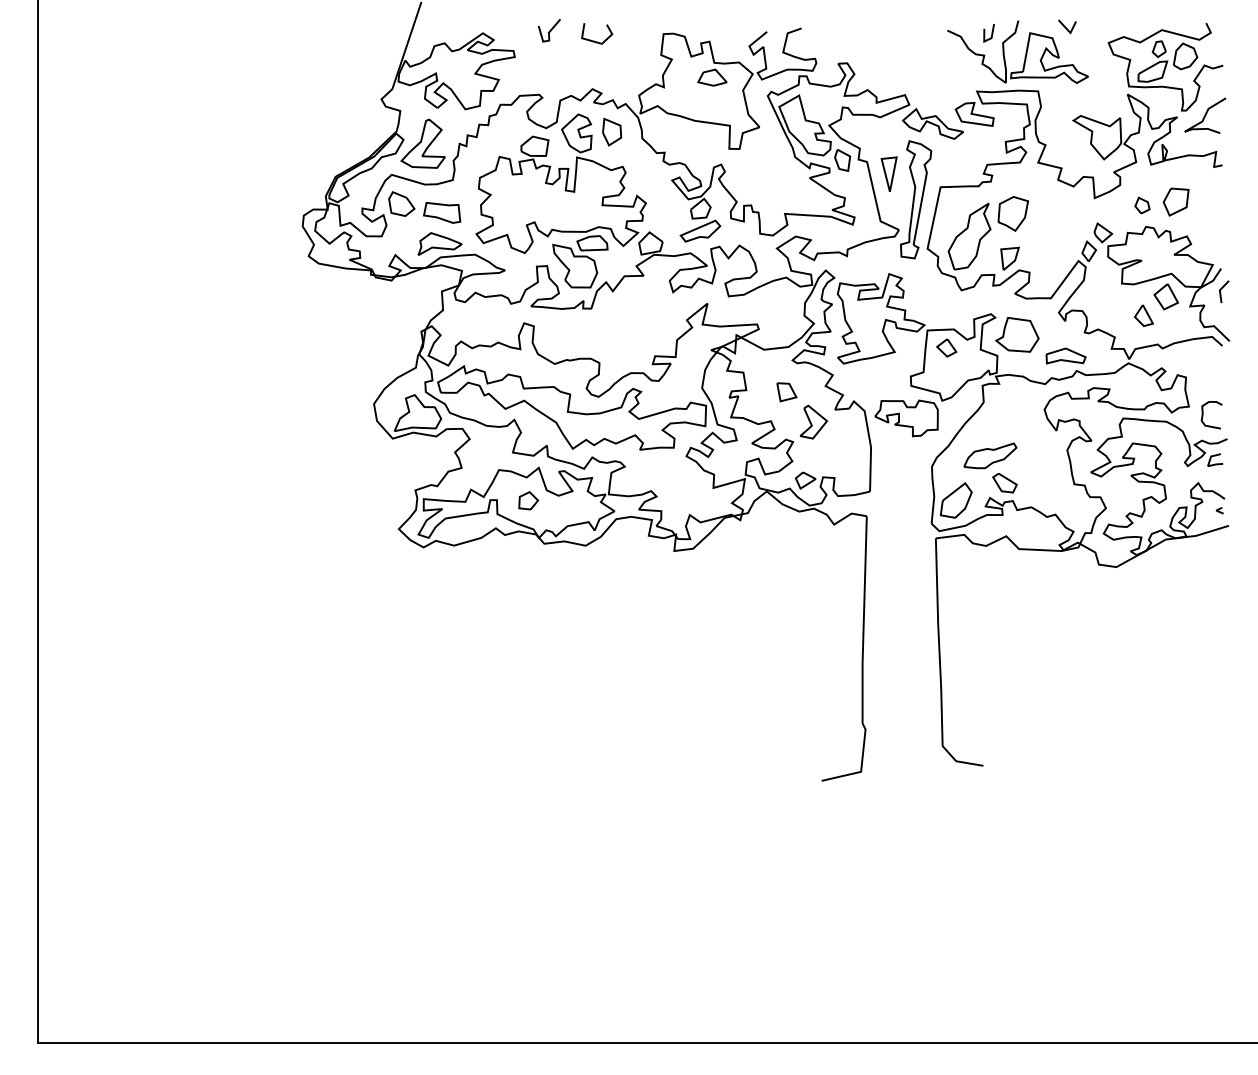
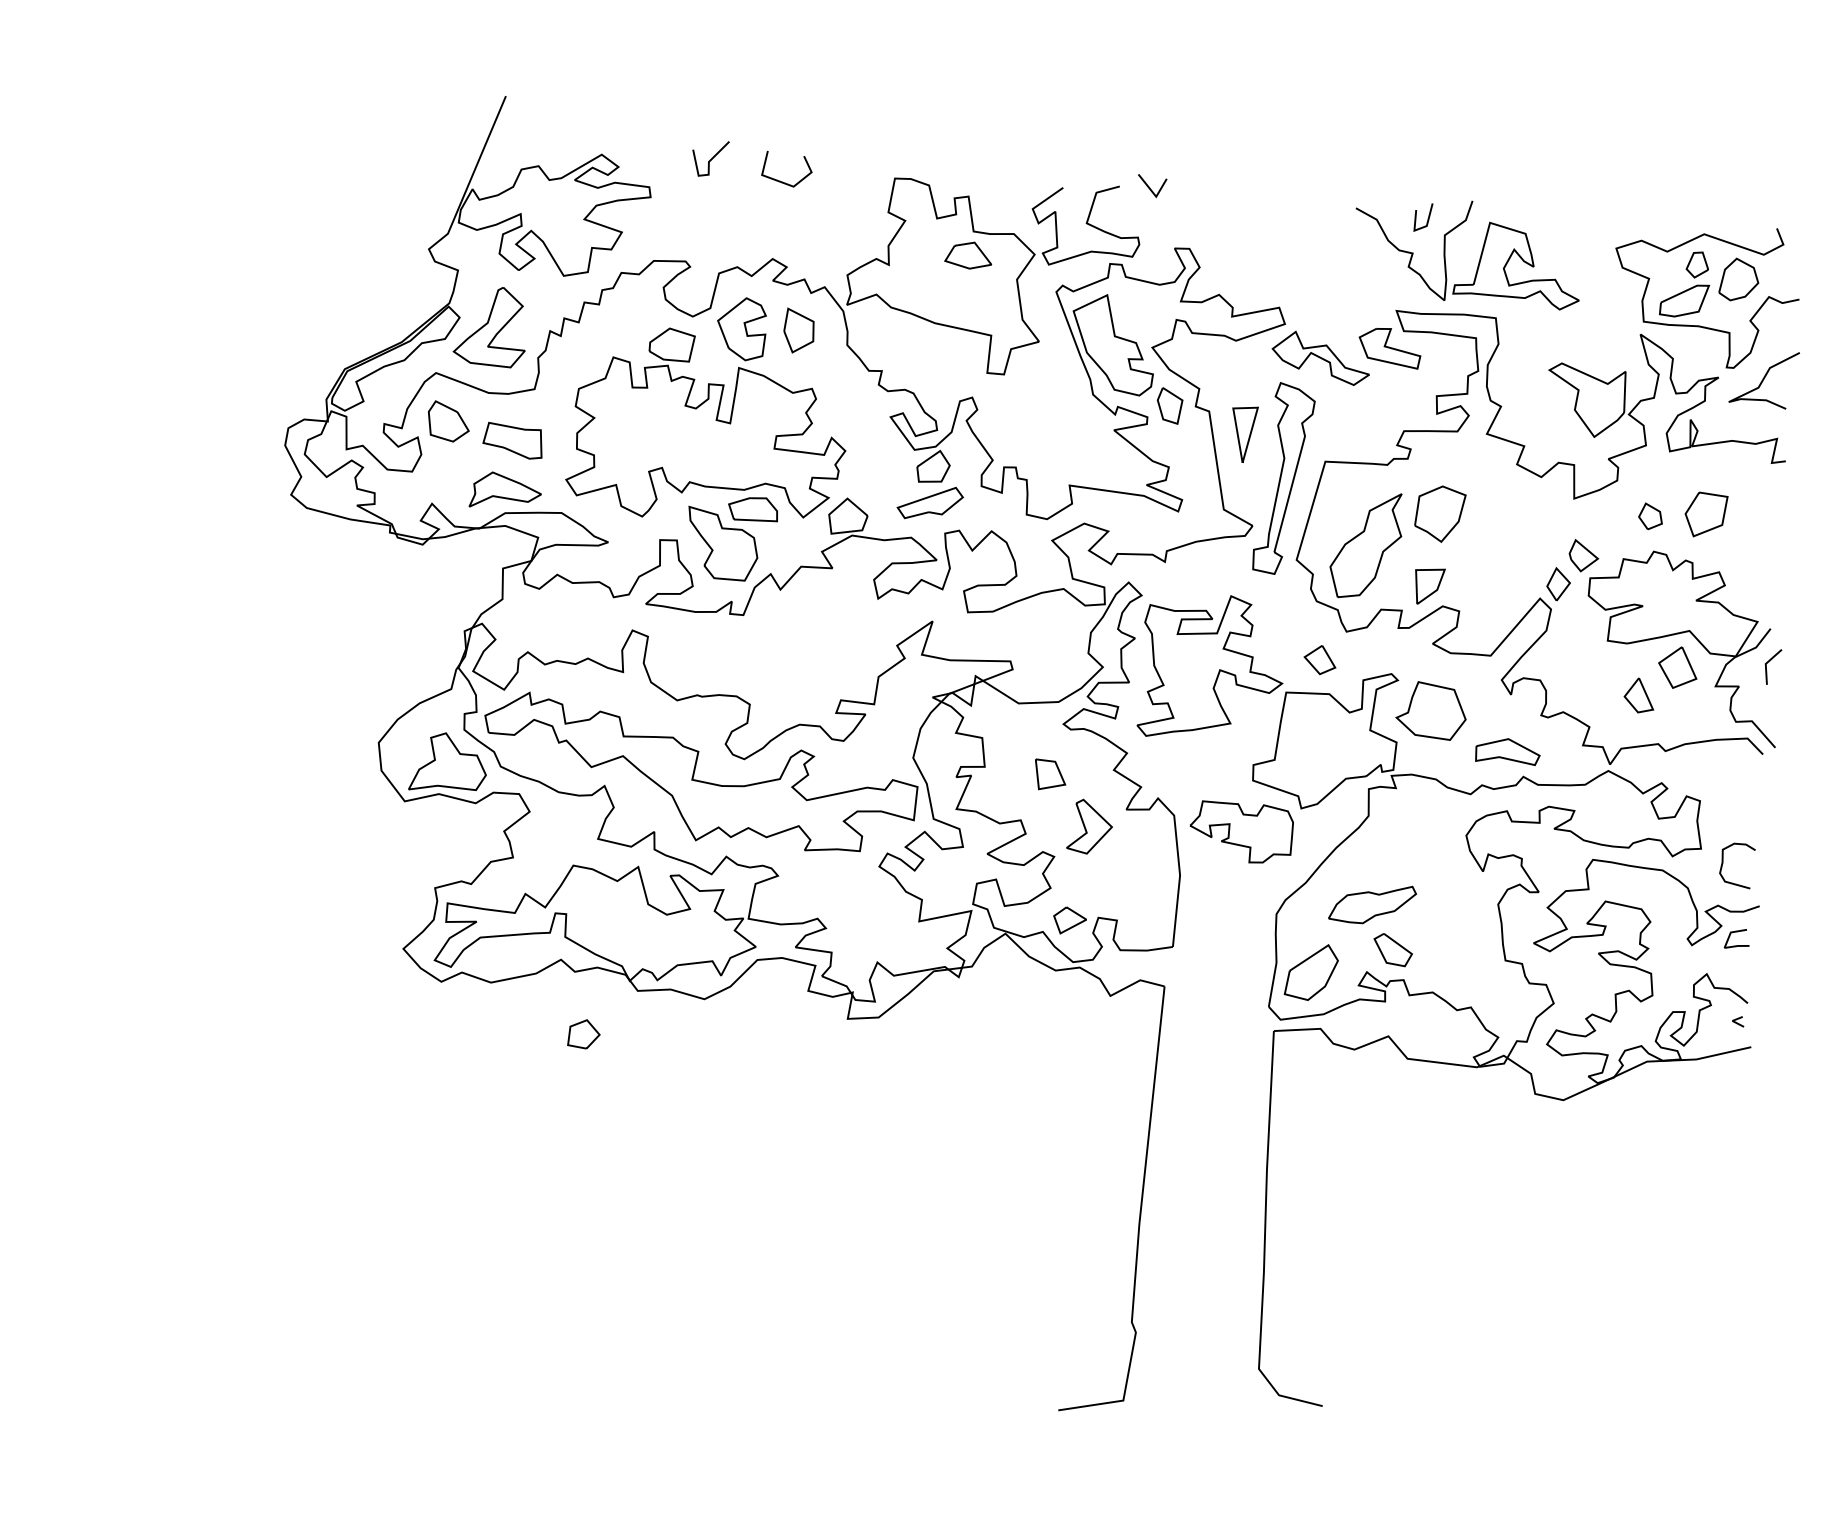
line: (1066, 27) -> (1150, 187), moved
part: (946, 347) -> (1319, 659), moved
part: (528, 500) -> (584, 1033), moved

